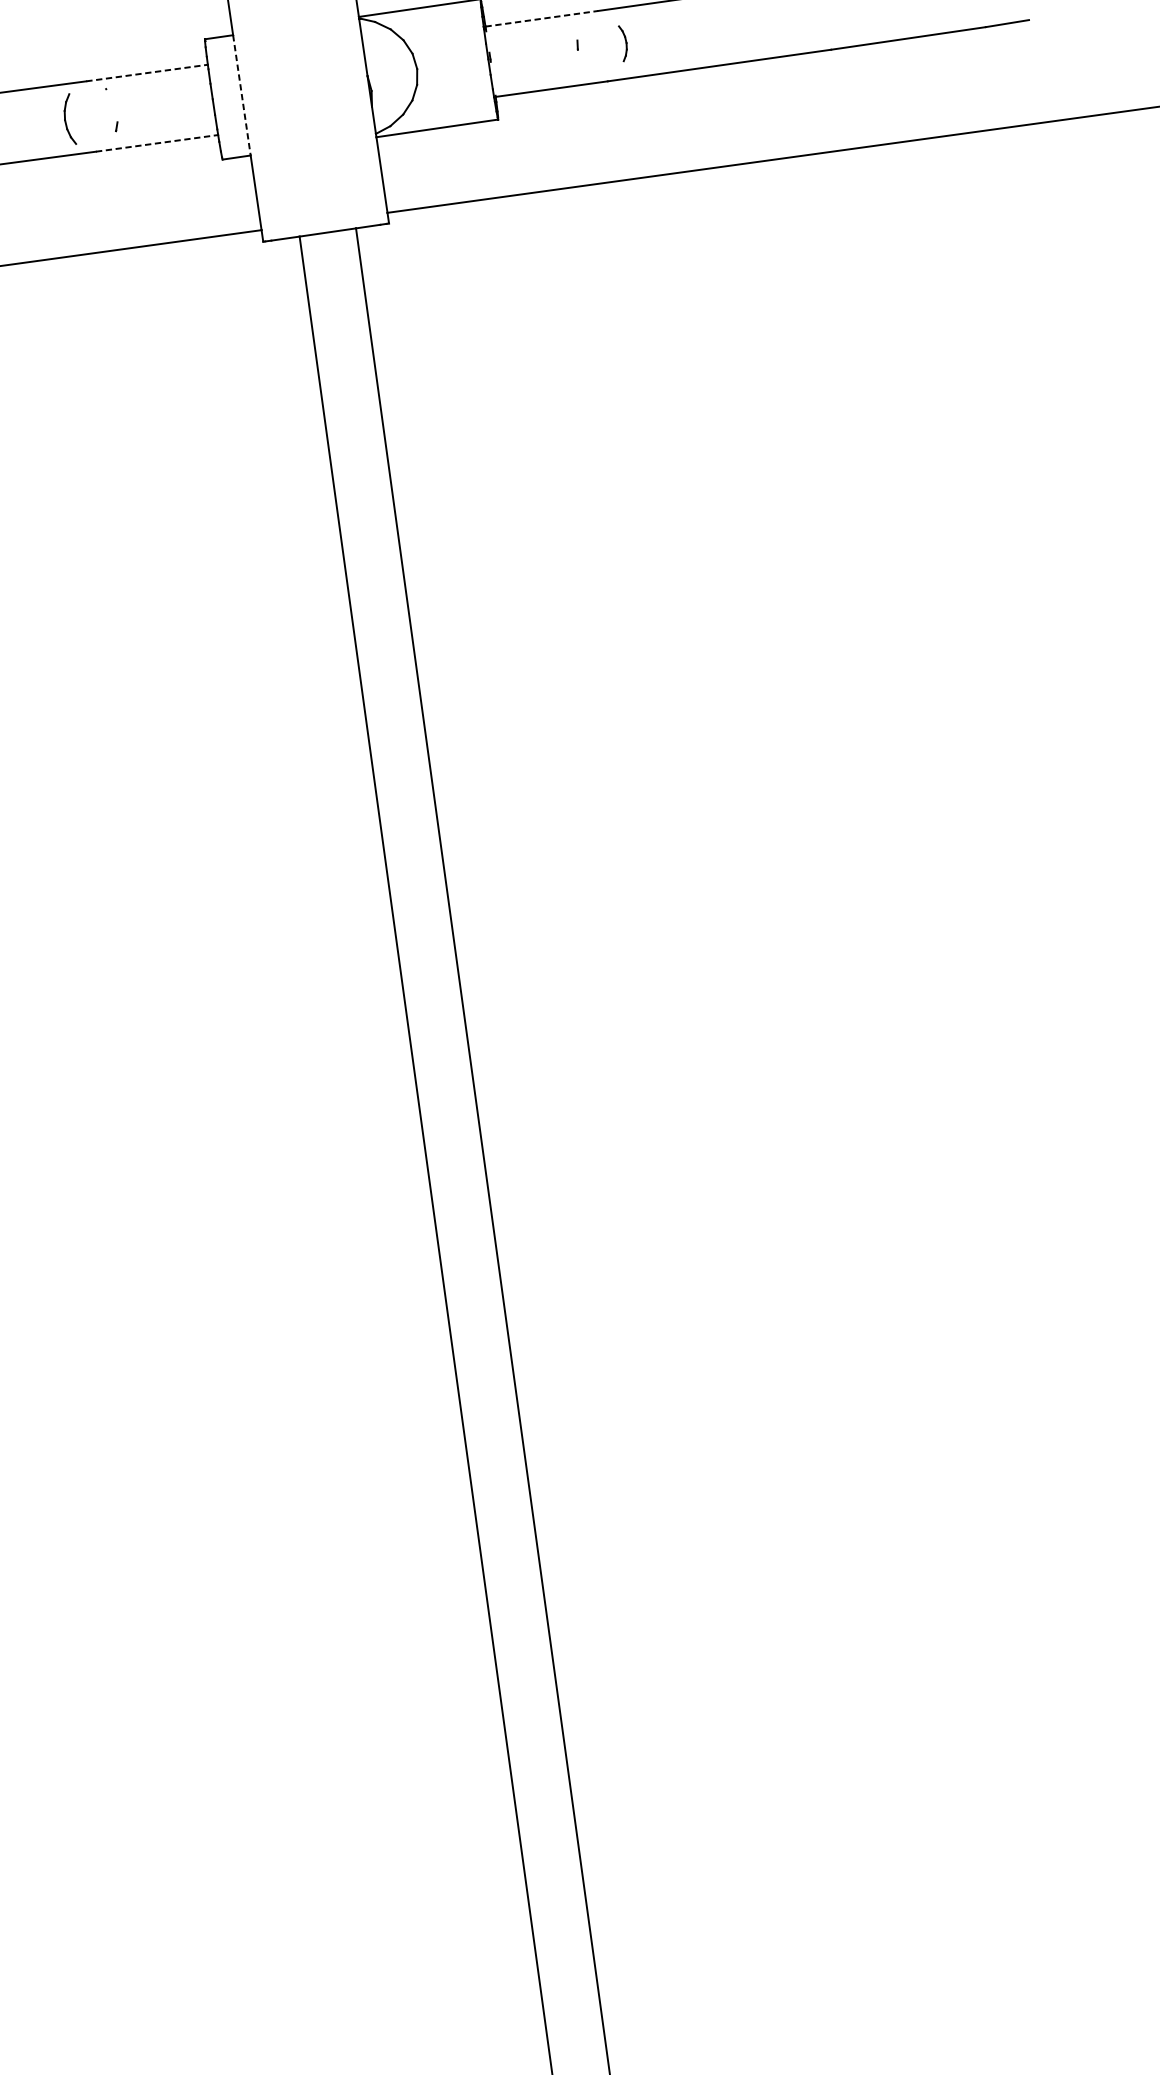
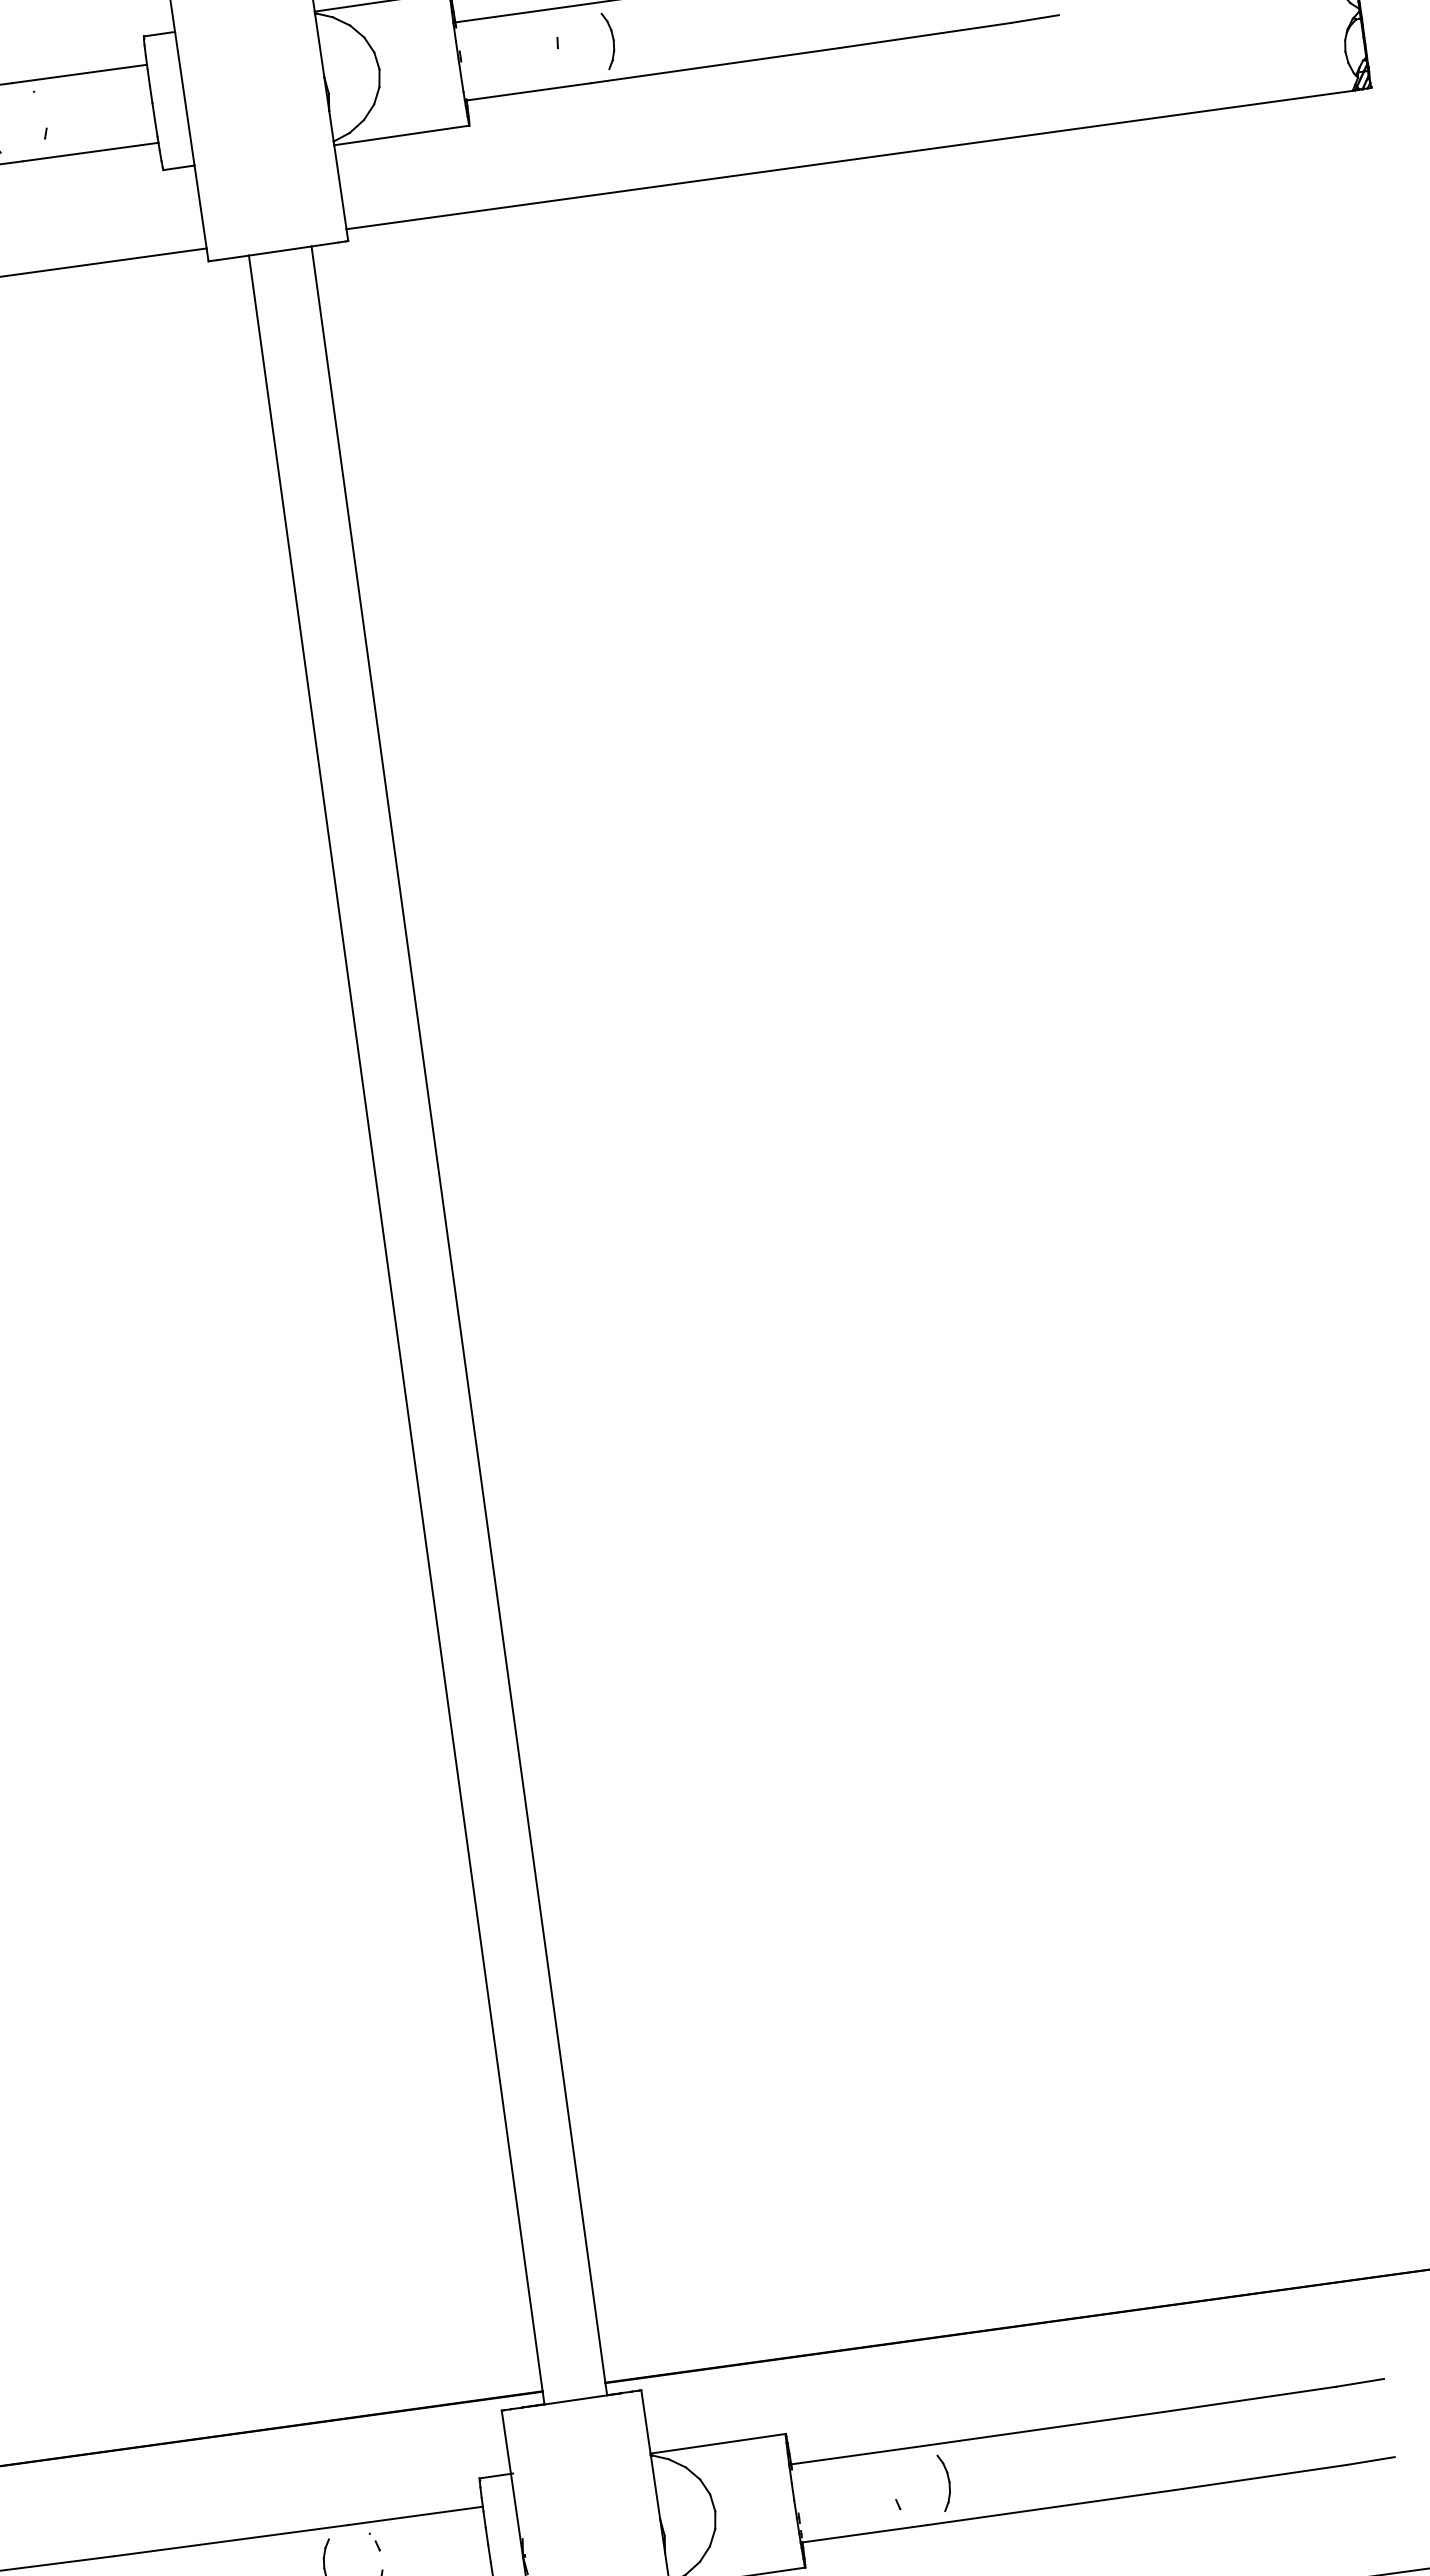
line: (542, 18) -> (518, 13), dashed -> solid
part: (622, 43) -> (607, 41), size x1.43
line: (147, 72) -> (80, 73), dashed -> solid
line: (241, 95) -> (184, 98), dashed -> solid
line: (157, 143) -> (91, 152), dashed -> solid

